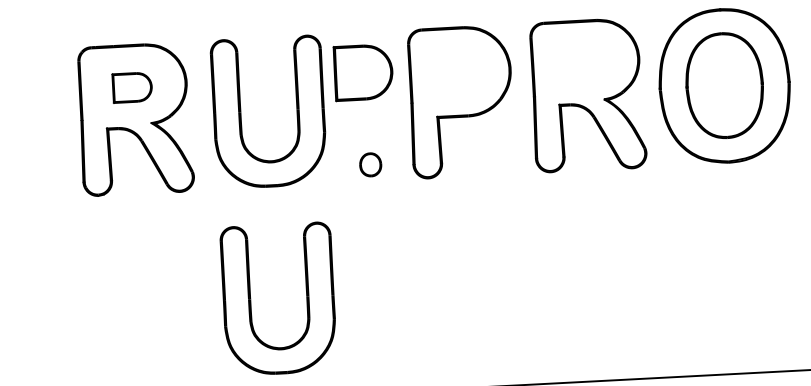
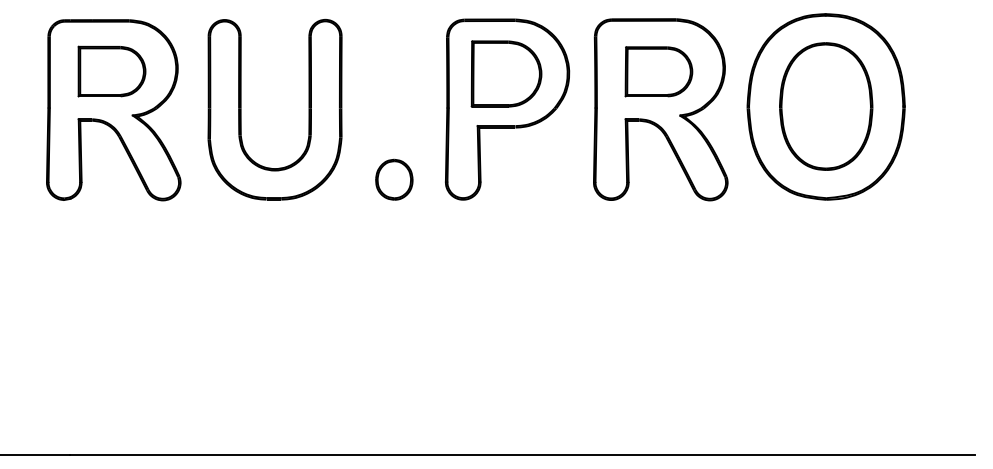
part: (584, 63) -> (658, 71), added
part: (363, 72) -> (506, 73), moved
part: (132, 87) -> (111, 71), size x1.43
part: (370, 164) -> (394, 179), size x1.43
part: (250, 300) -> (241, 335), removed

